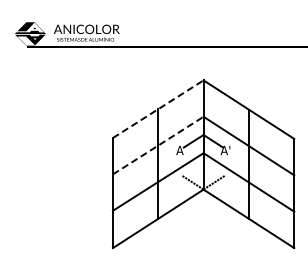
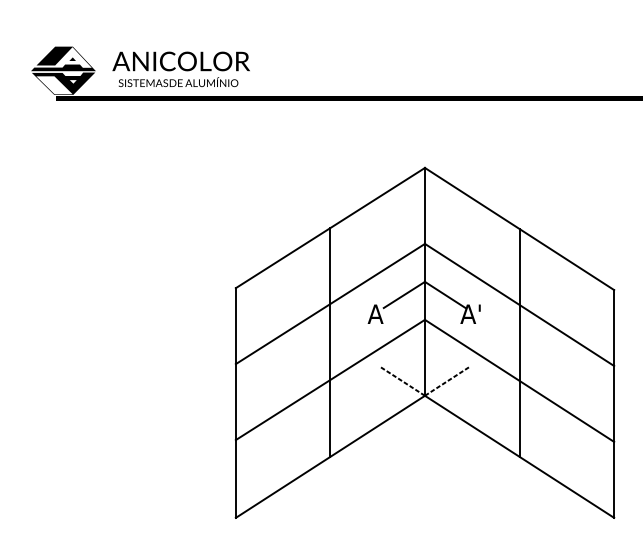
line: (158, 109) -> (330, 228), dashed -> solid
line: (158, 145) -> (330, 303), dashed -> solid

